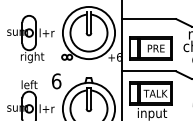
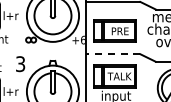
line: (148, 71) -> (112, 54), solid -> dashed
text: (56, 81) -> (20, 64), 6 -> 3

